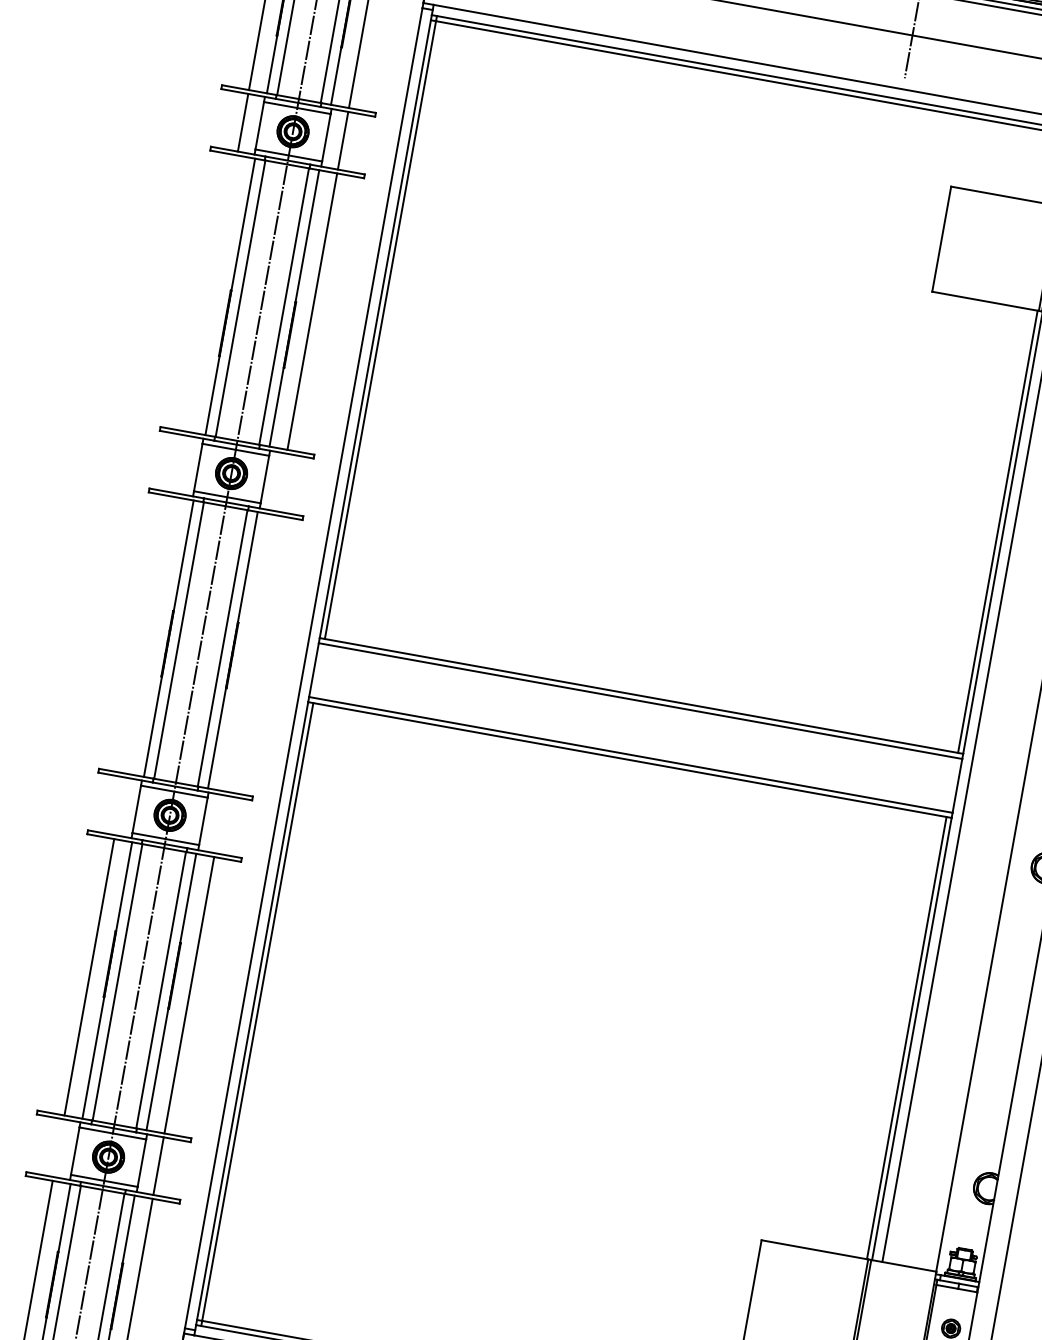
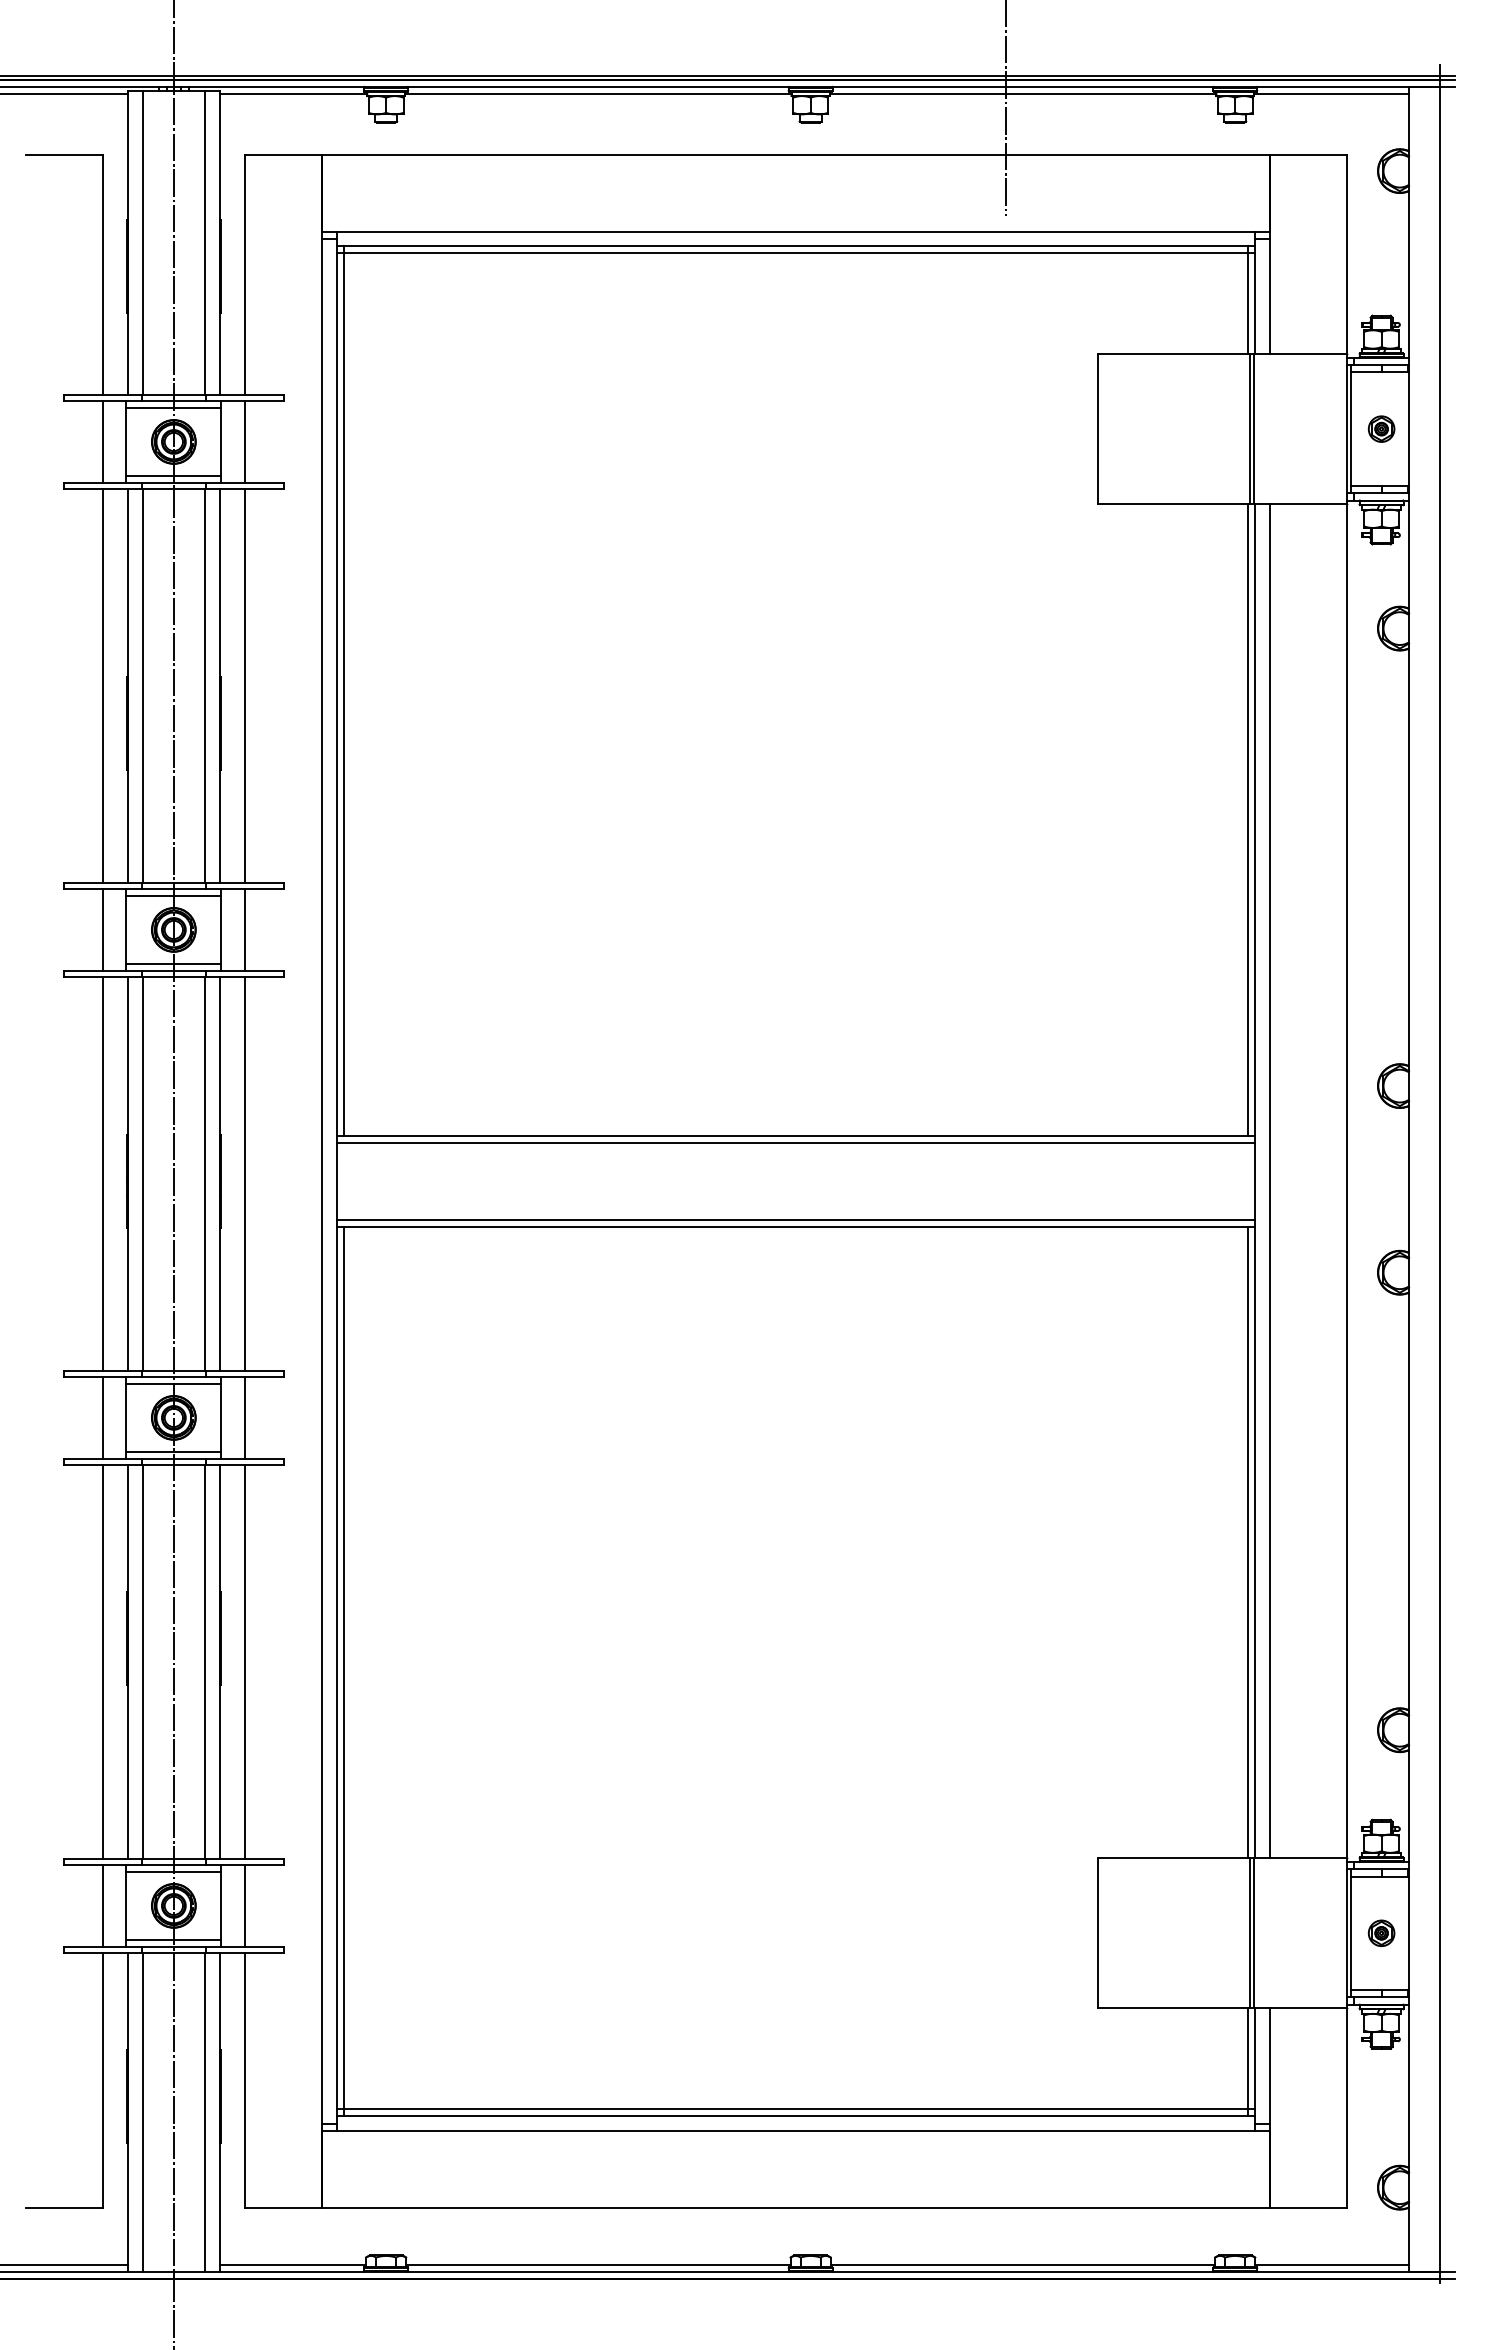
line: (212, 293) -> (102, 685), added
line: (181, 464) -> (102, 929), added
line: (281, 482) -> (245, 929), added
line: (150, 635) -> (102, 1173), added
line: (251, 653) -> (245, 1173), added
line: (120, 806) -> (102, 1417), added
line: (220, 824) -> (245, 1417), added
line: (58, 1147) -> (102, 1905), added

